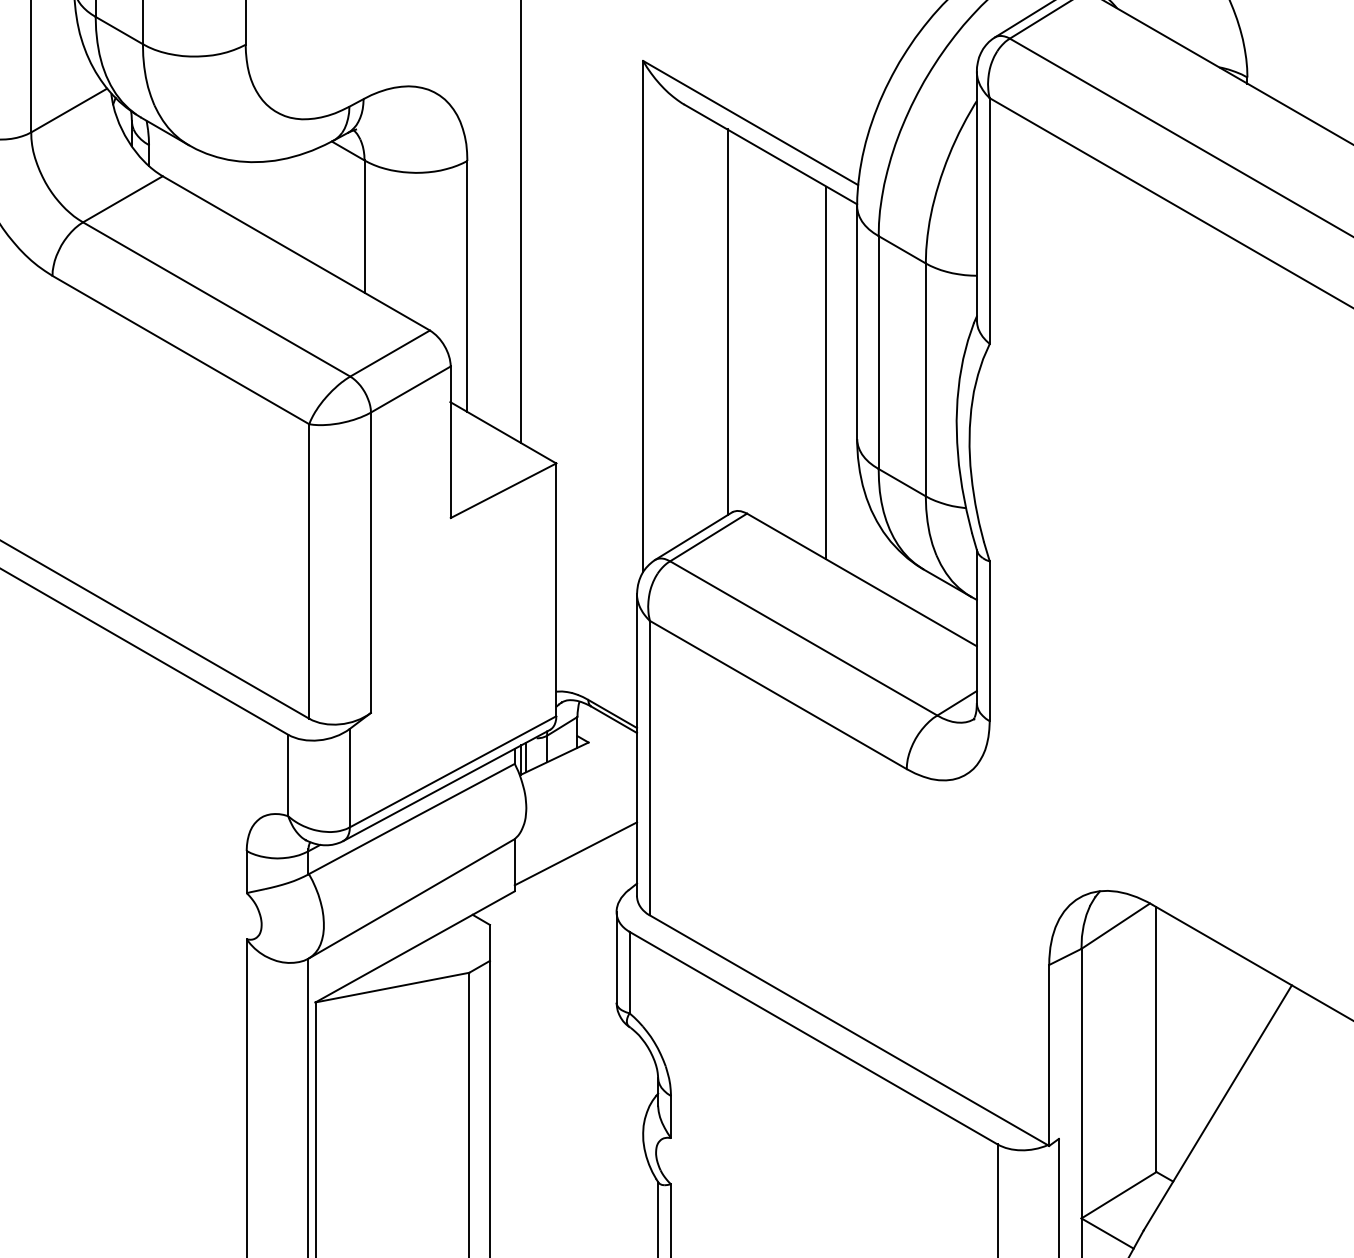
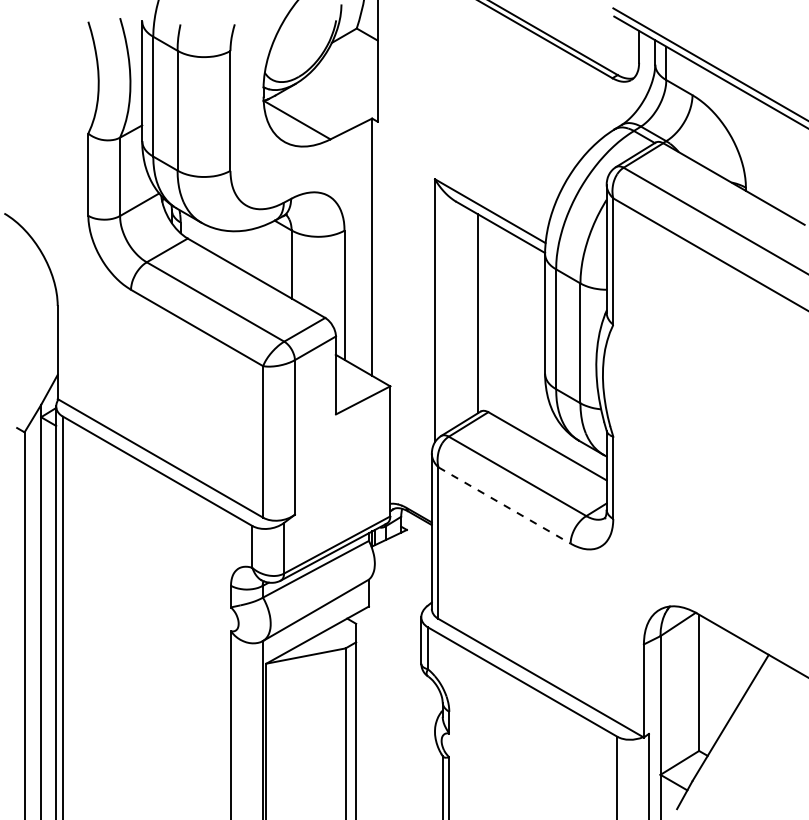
line: (826, 372) -> (529, 339), removed
line: (778, 694) -> (504, 505), solid -> dashed
line: (574, 854) -> (399, 587), removed

